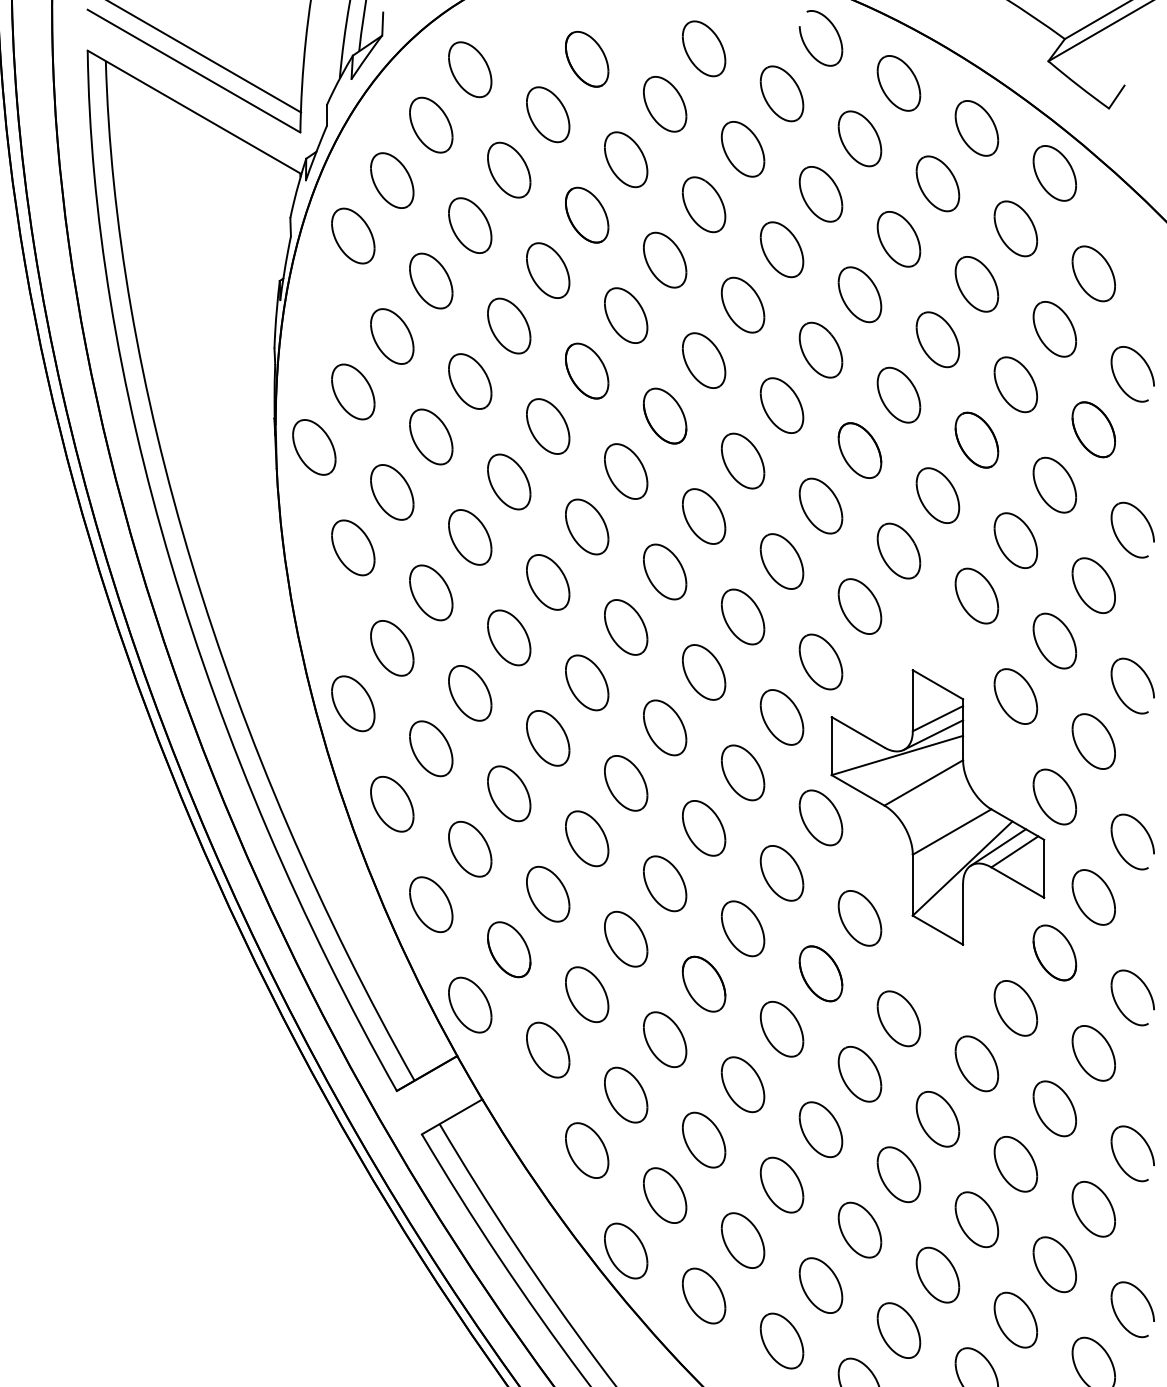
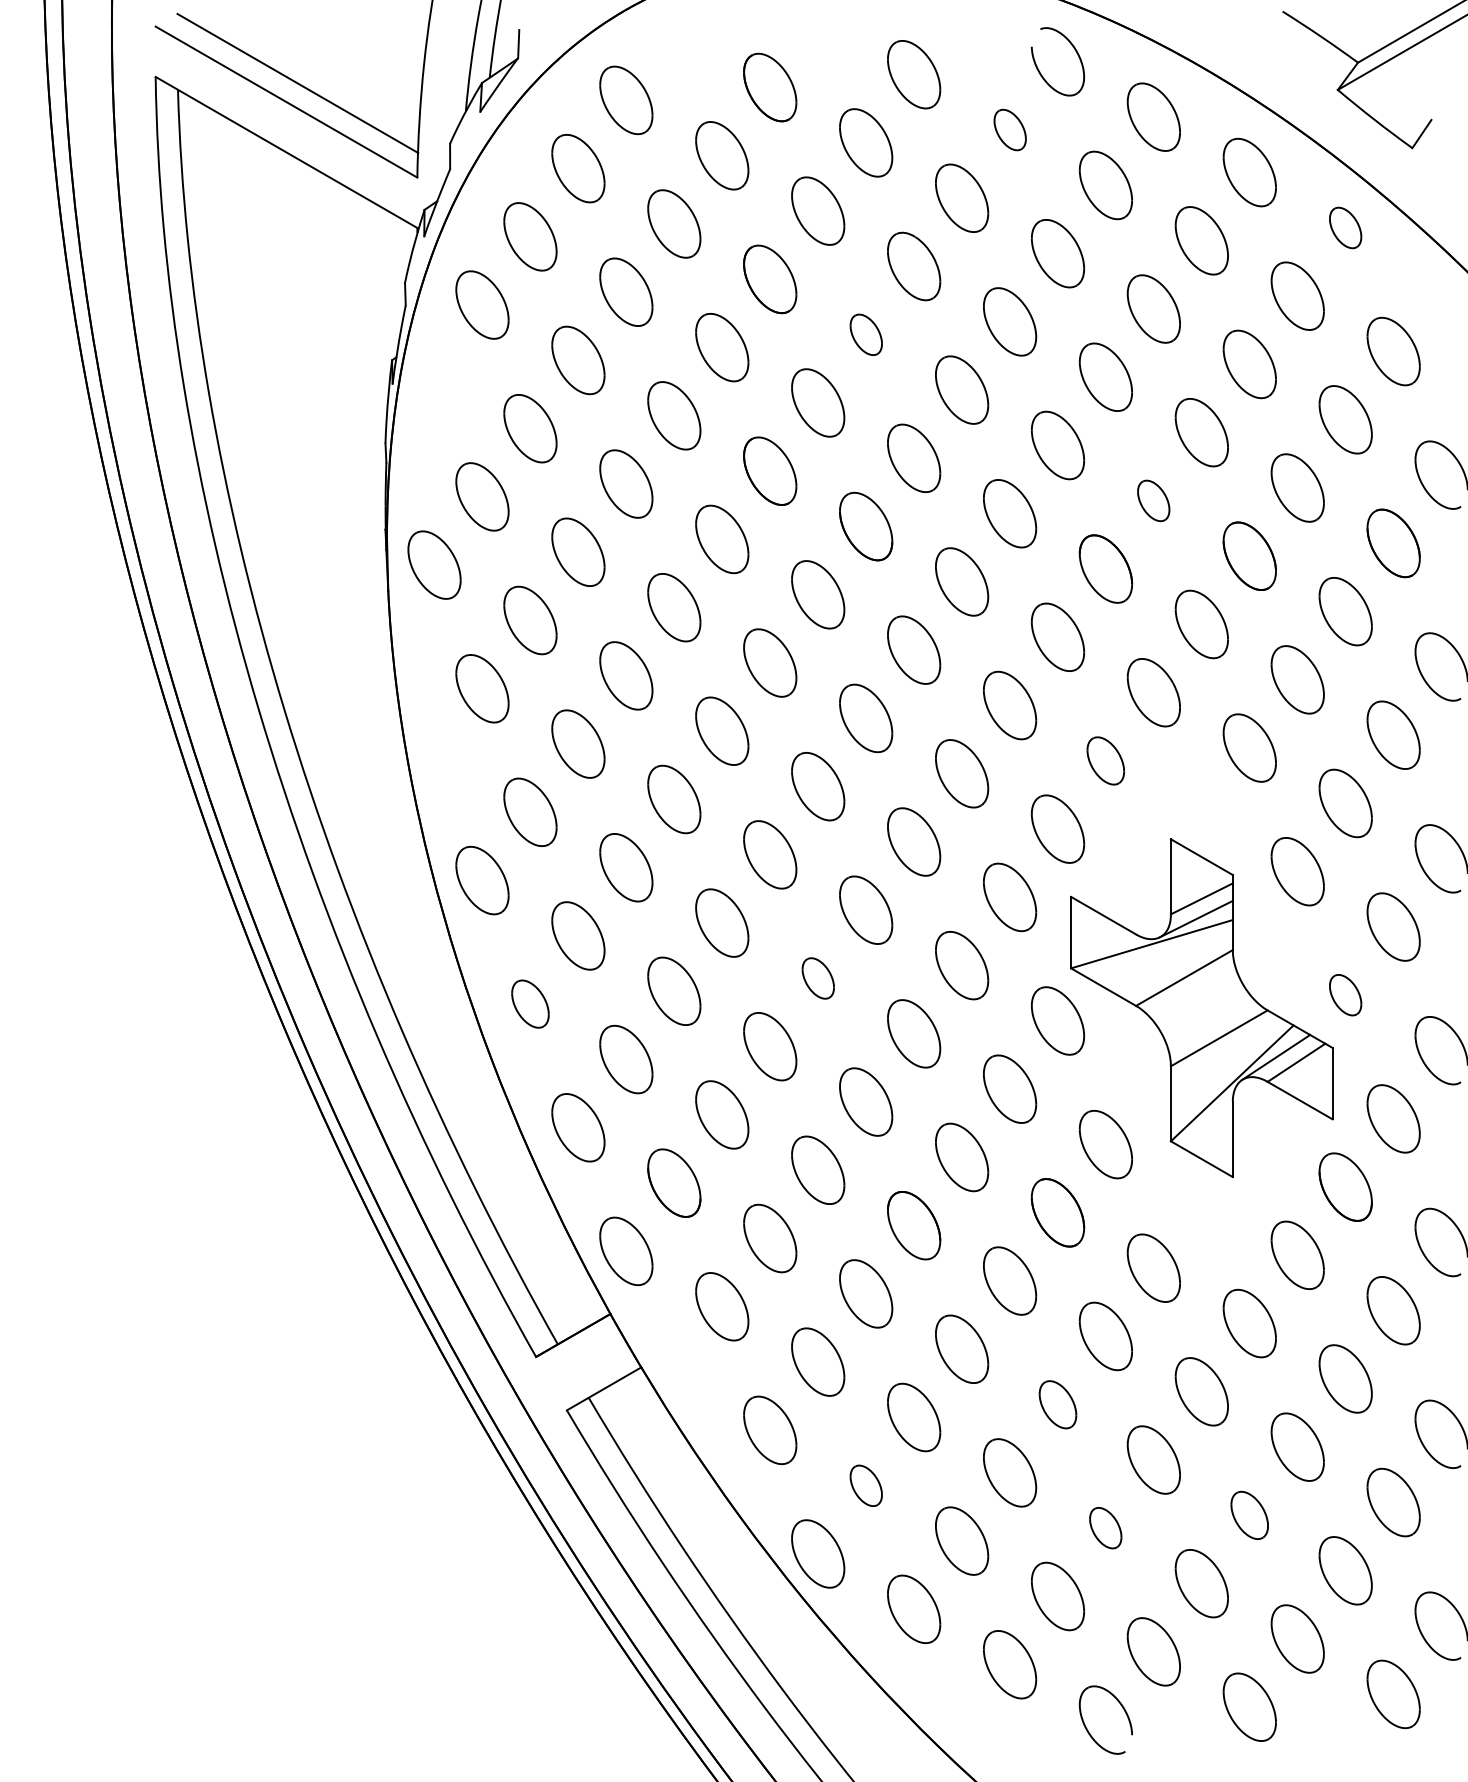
part: (782, 93) -> (1010, 129), size x0.6
part: (1054, 173) -> (1345, 227), size x0.6
part: (665, 259) -> (866, 334), size x0.6
part: (898, 394) -> (1153, 500), size x0.6
part: (859, 606) -> (1105, 760), size x0.7
part: (626, 783) -> (818, 978), size x0.6
part: (1054, 796) -> (1345, 994), size x0.6
part: (392, 803) -> (530, 1003), size x0.7
part: (820, 1129) -> (1057, 1404), size x0.7
part: (665, 1195) -> (866, 1485), size x0.6
part: (976, 1219) -> (1249, 1515), size x0.7
part: (859, 1229) -> (1105, 1527), size x0.6

